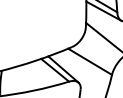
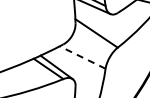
line: (89, 61) -> (82, 57), solid -> dashed

